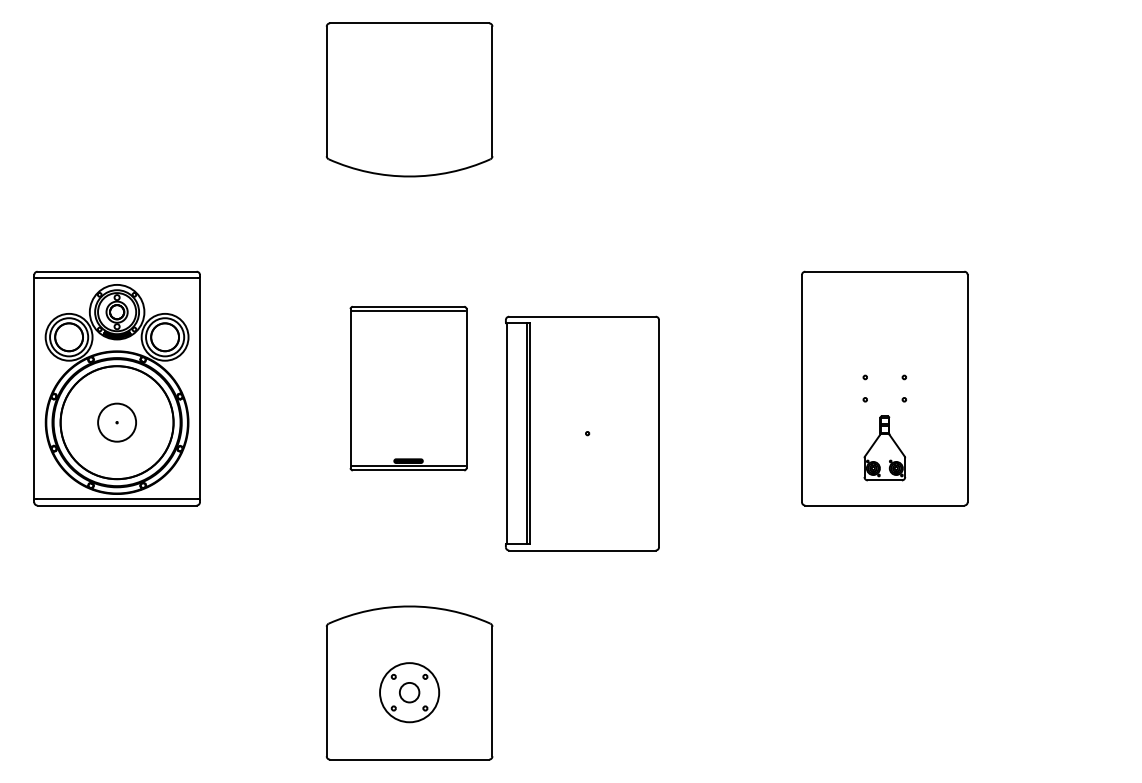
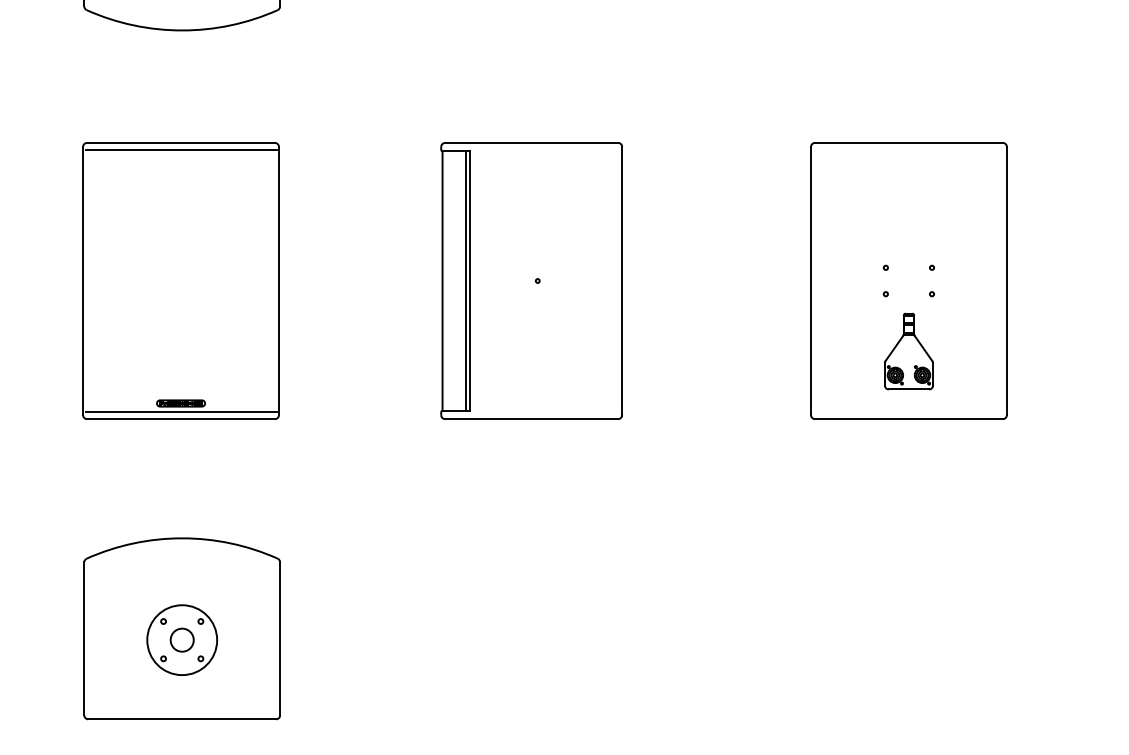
part: (408, 388) -> (180, 280), size x1.43
part: (884, 388) -> (908, 280), moved
part: (582, 433) -> (531, 280), moved

